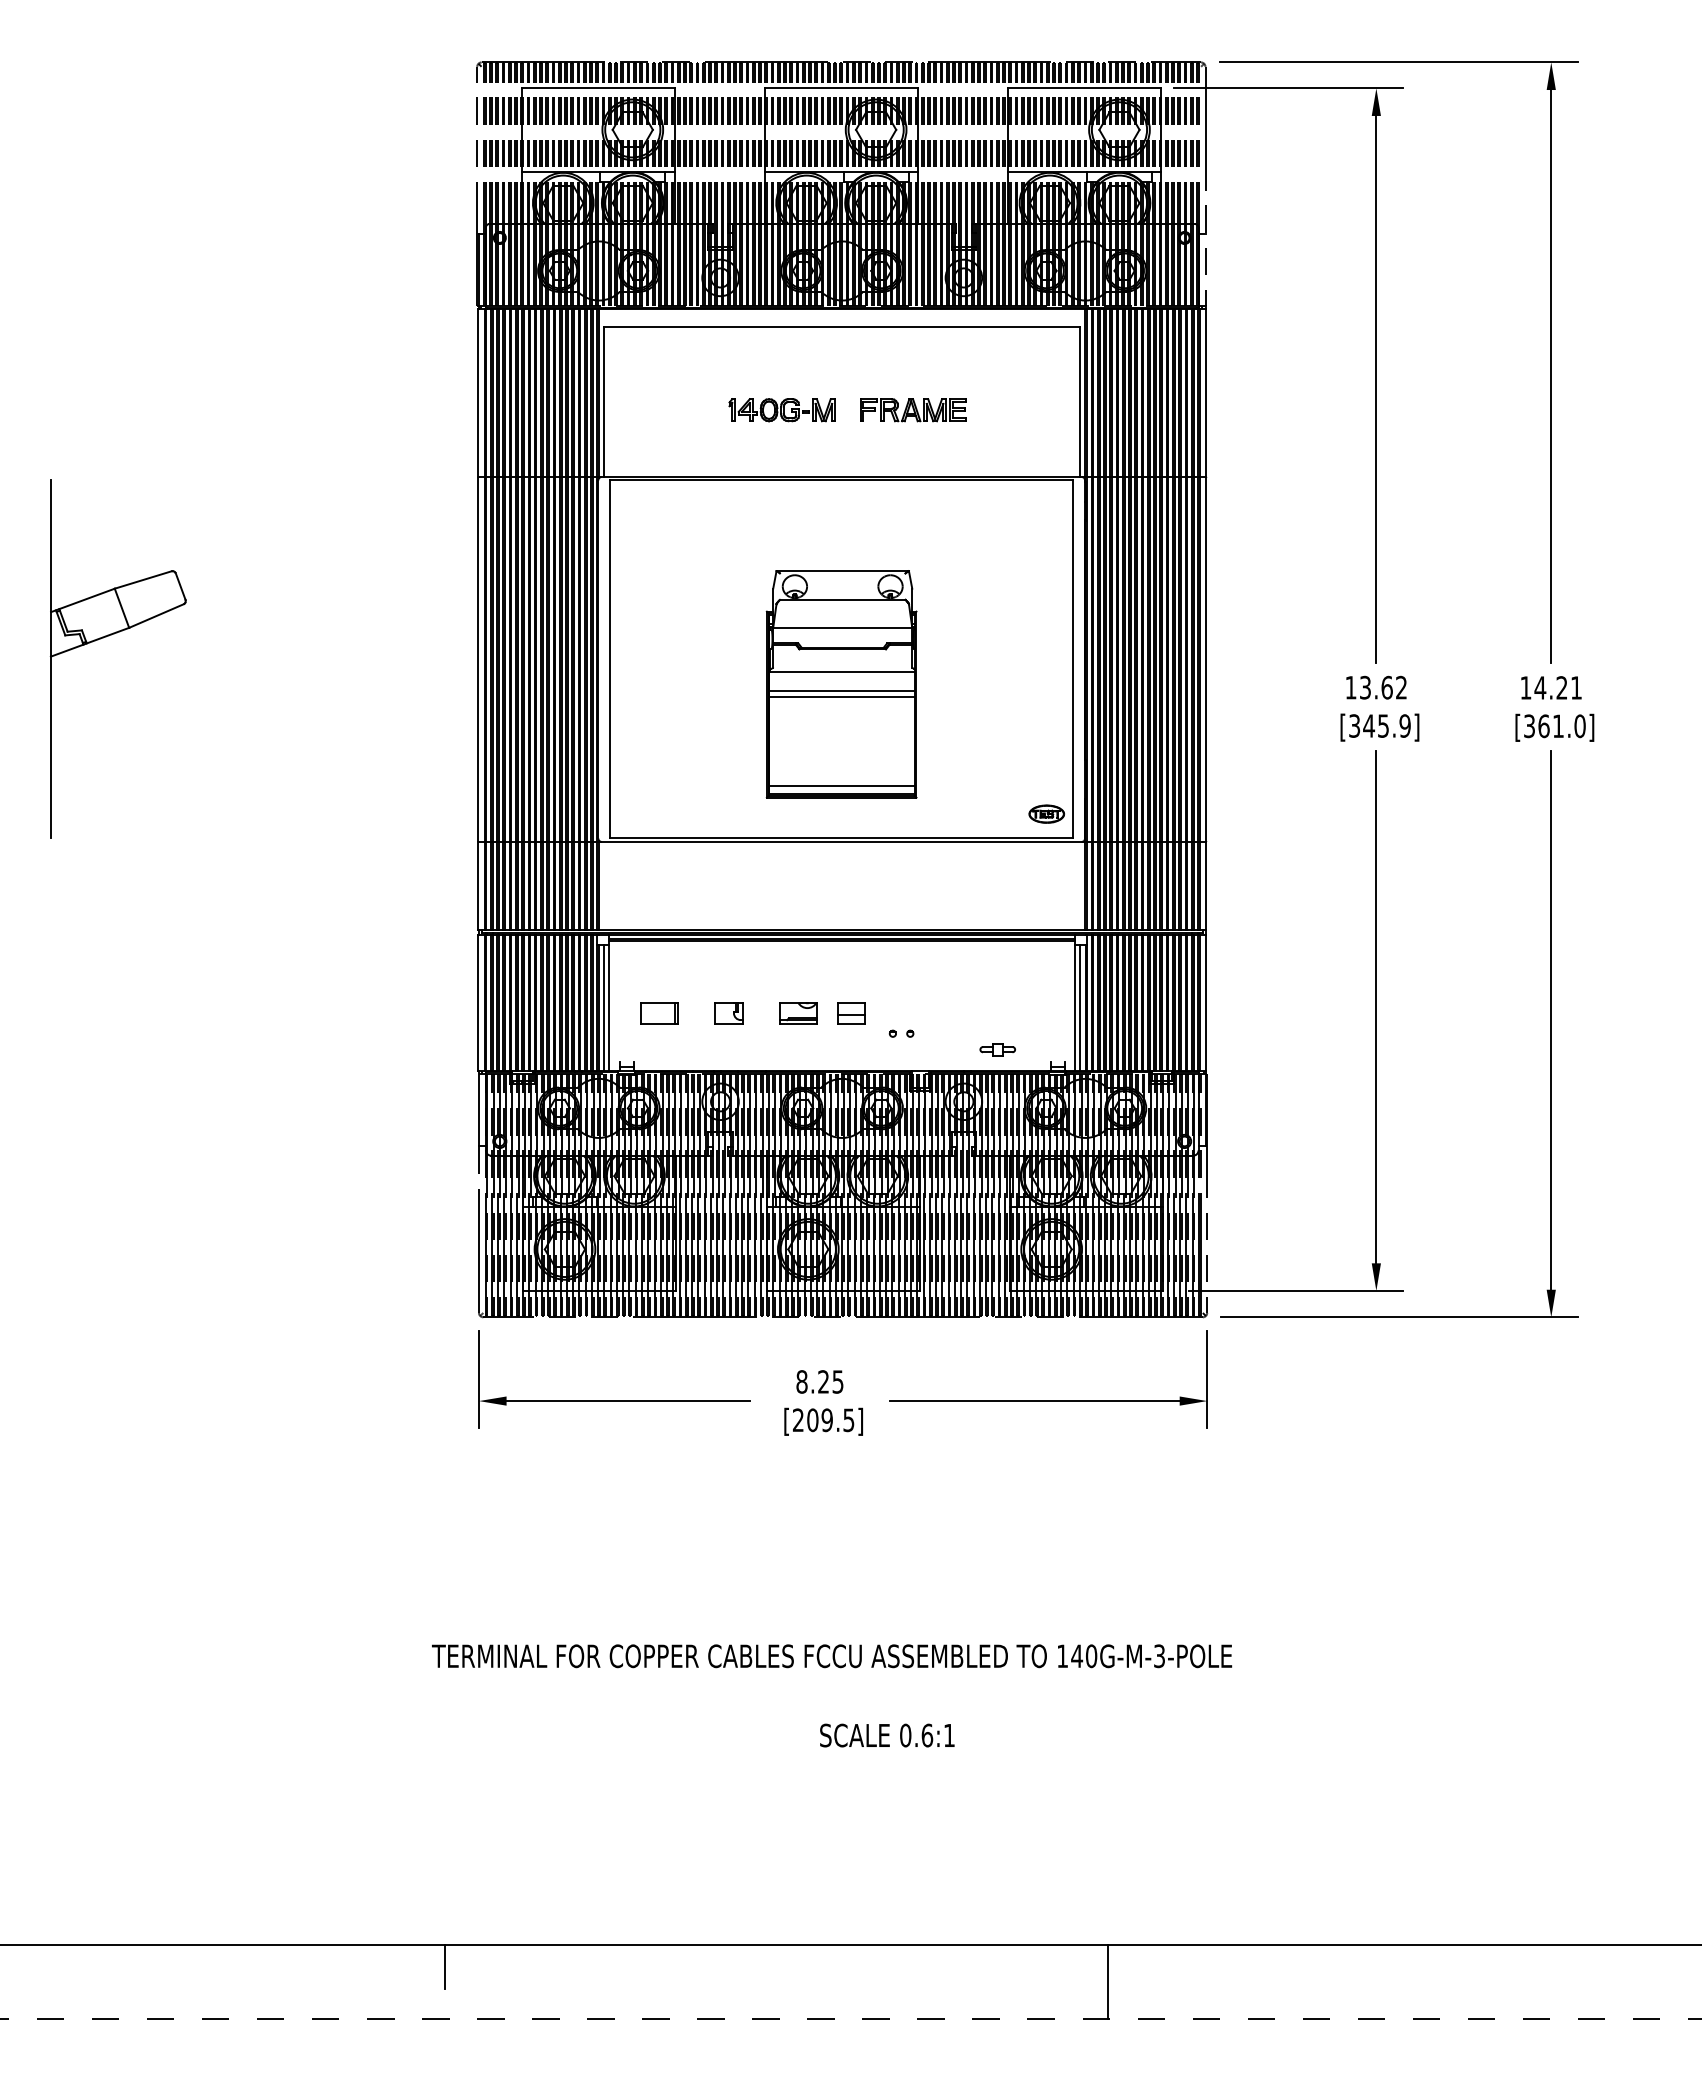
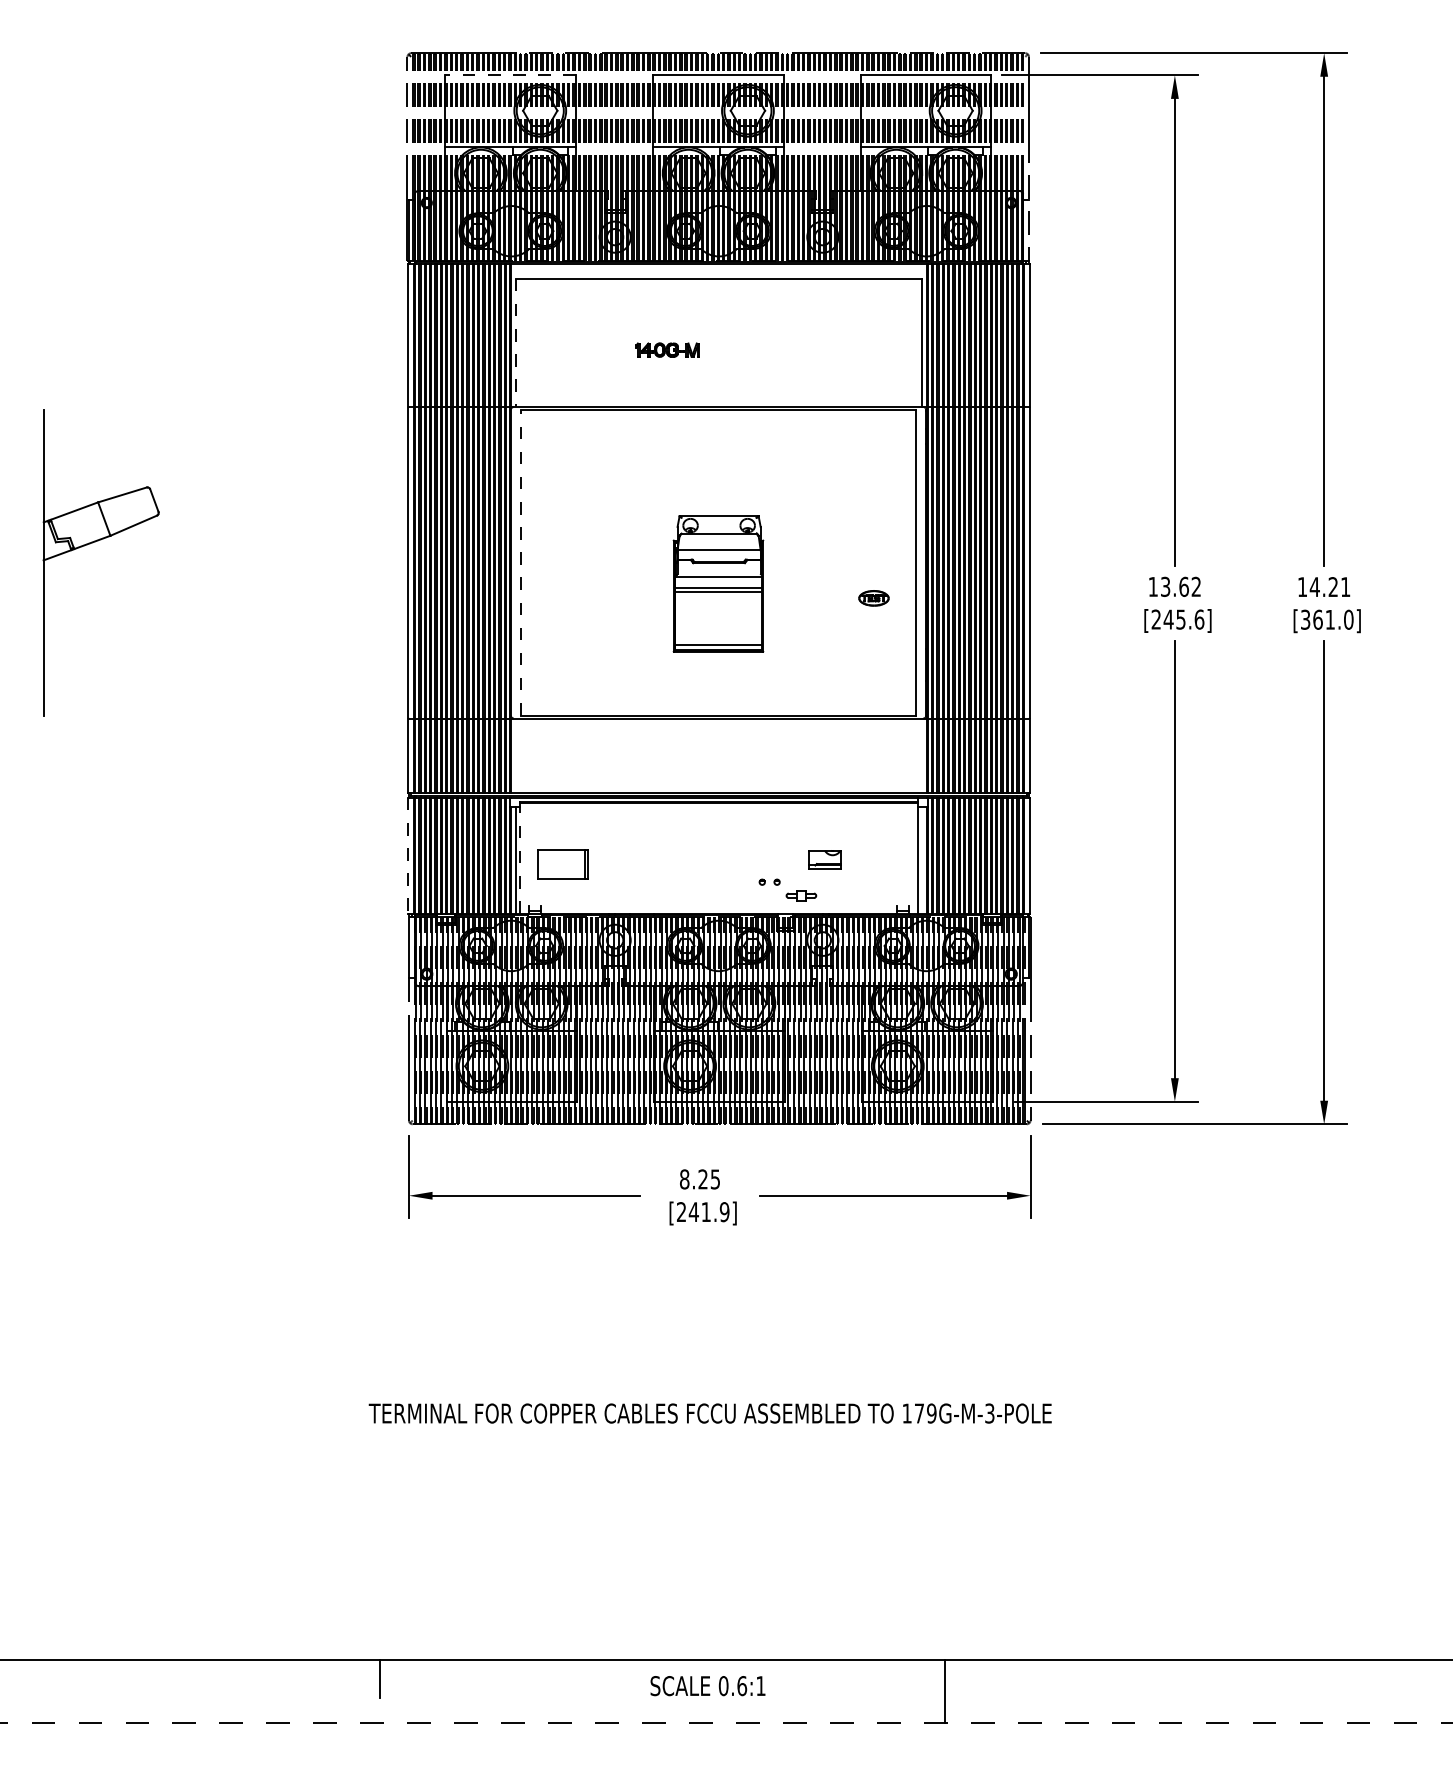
line: (597, 88) -> (510, 75), solid -> dashed
line: (604, 402) -> (516, 343), solid -> dashed
part: (781, 410) -> (667, 350), size x0.7
part: (913, 410) -> (779, 350), removed
line: (610, 658) -> (521, 561), solid -> dashed
part: (841, 684) -> (718, 584), size x0.7
text: (1379, 725) -> (1177, 619), [345.9] -> [245.6]
part: (1046, 813) -> (873, 597), moved
line: (478, 1002) -> (408, 855), solid -> dashed
line: (609, 1002) -> (520, 855), solid -> dashed
line: (1080, 1007) -> (922, 859), removed
part: (659, 1013) -> (563, 864), size x1.6
part: (728, 1013) -> (621, 864), removed
part: (798, 1013) -> (825, 859), moved
part: (851, 1013) -> (726, 864), removed
part: (997, 1049) -> (801, 895), moved
text: (830, 1420) -> (709, 1212), [209.5] -> [241.9]
text: (1084, 1656) -> (925, 1413), 140G-M-3-POLE -> 179G-M-3-POLE
text: (887, 1735) -> (708, 1686), moved

